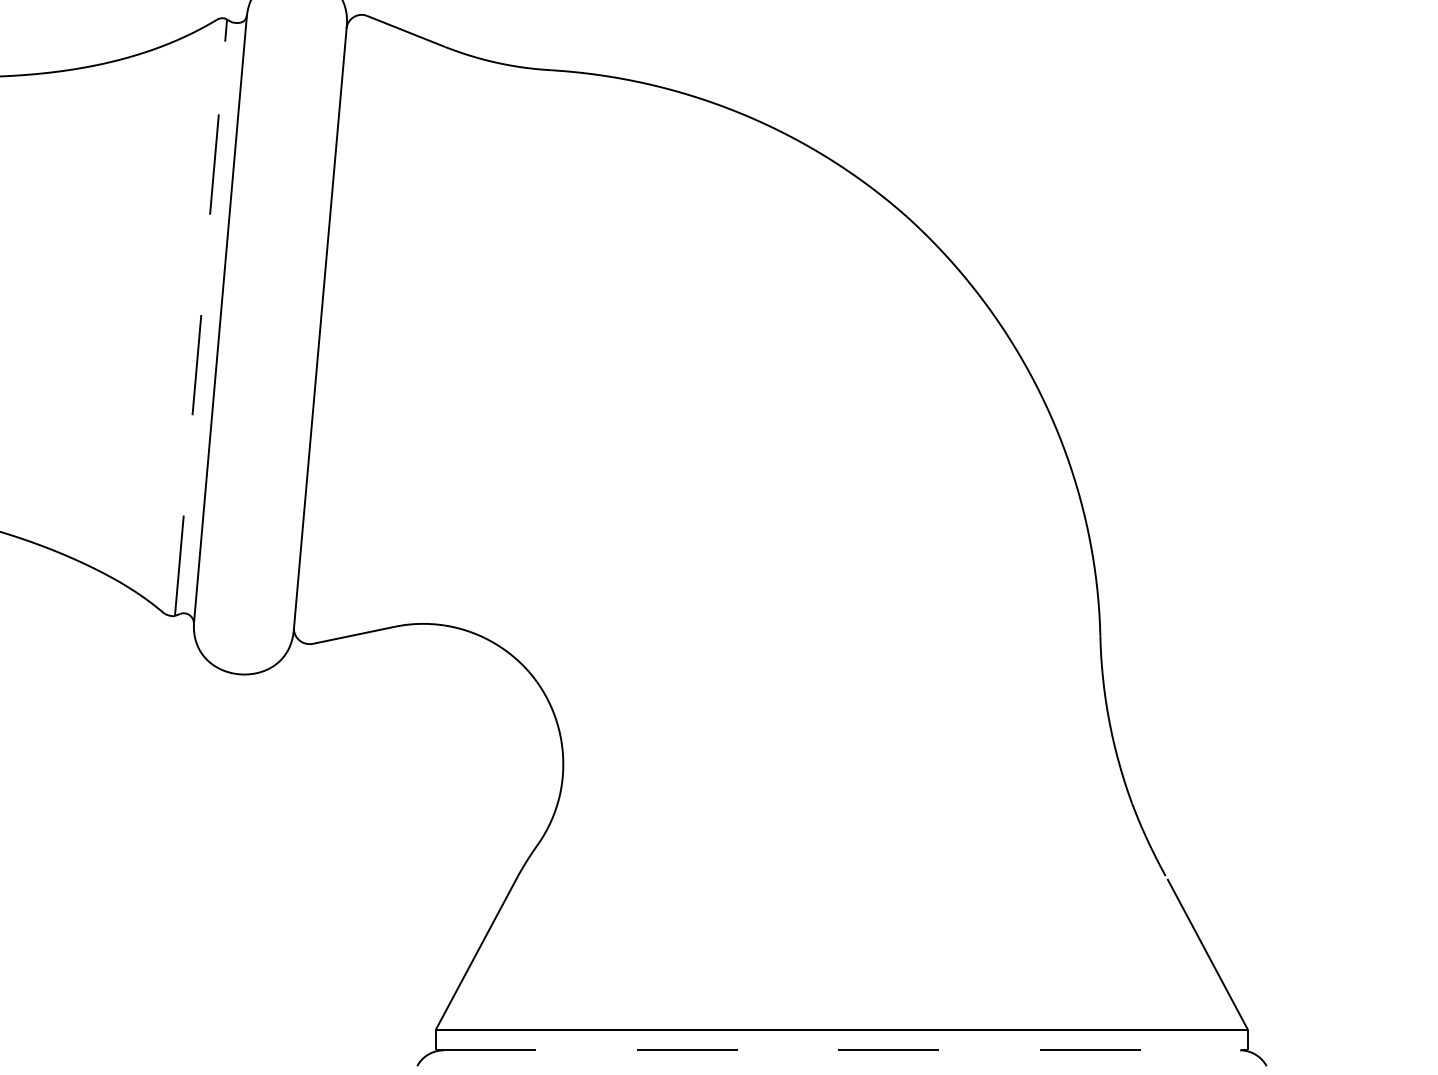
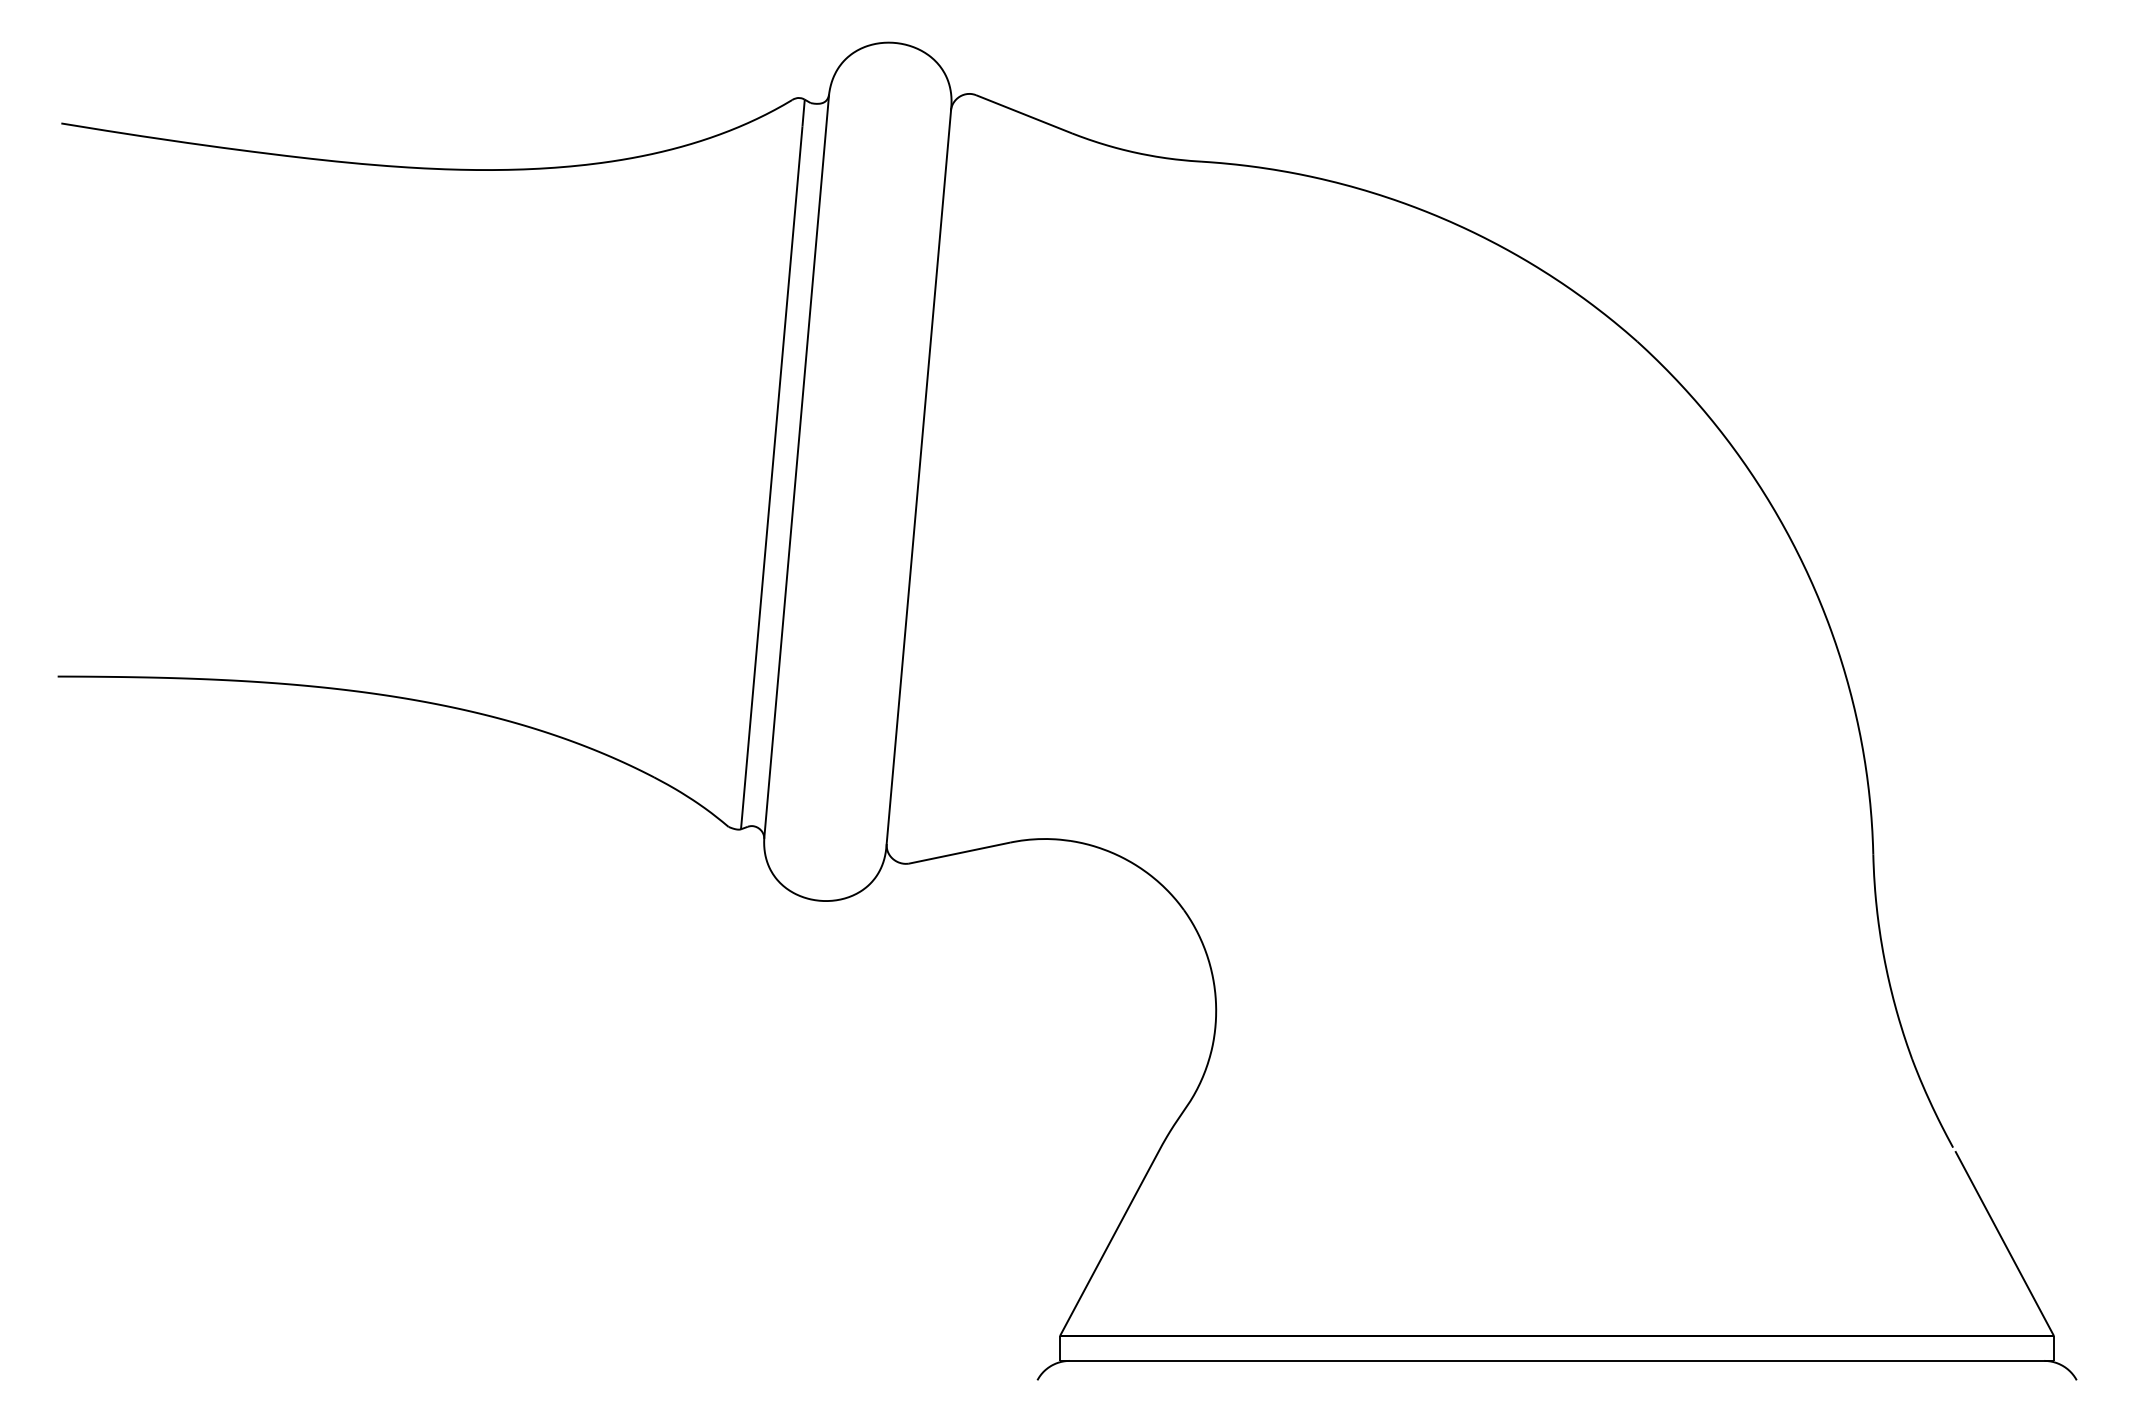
line: (199, 329) -> (771, 478), dashed -> solid
line: (842, 1050) -> (1557, 1360), dashed -> solid

